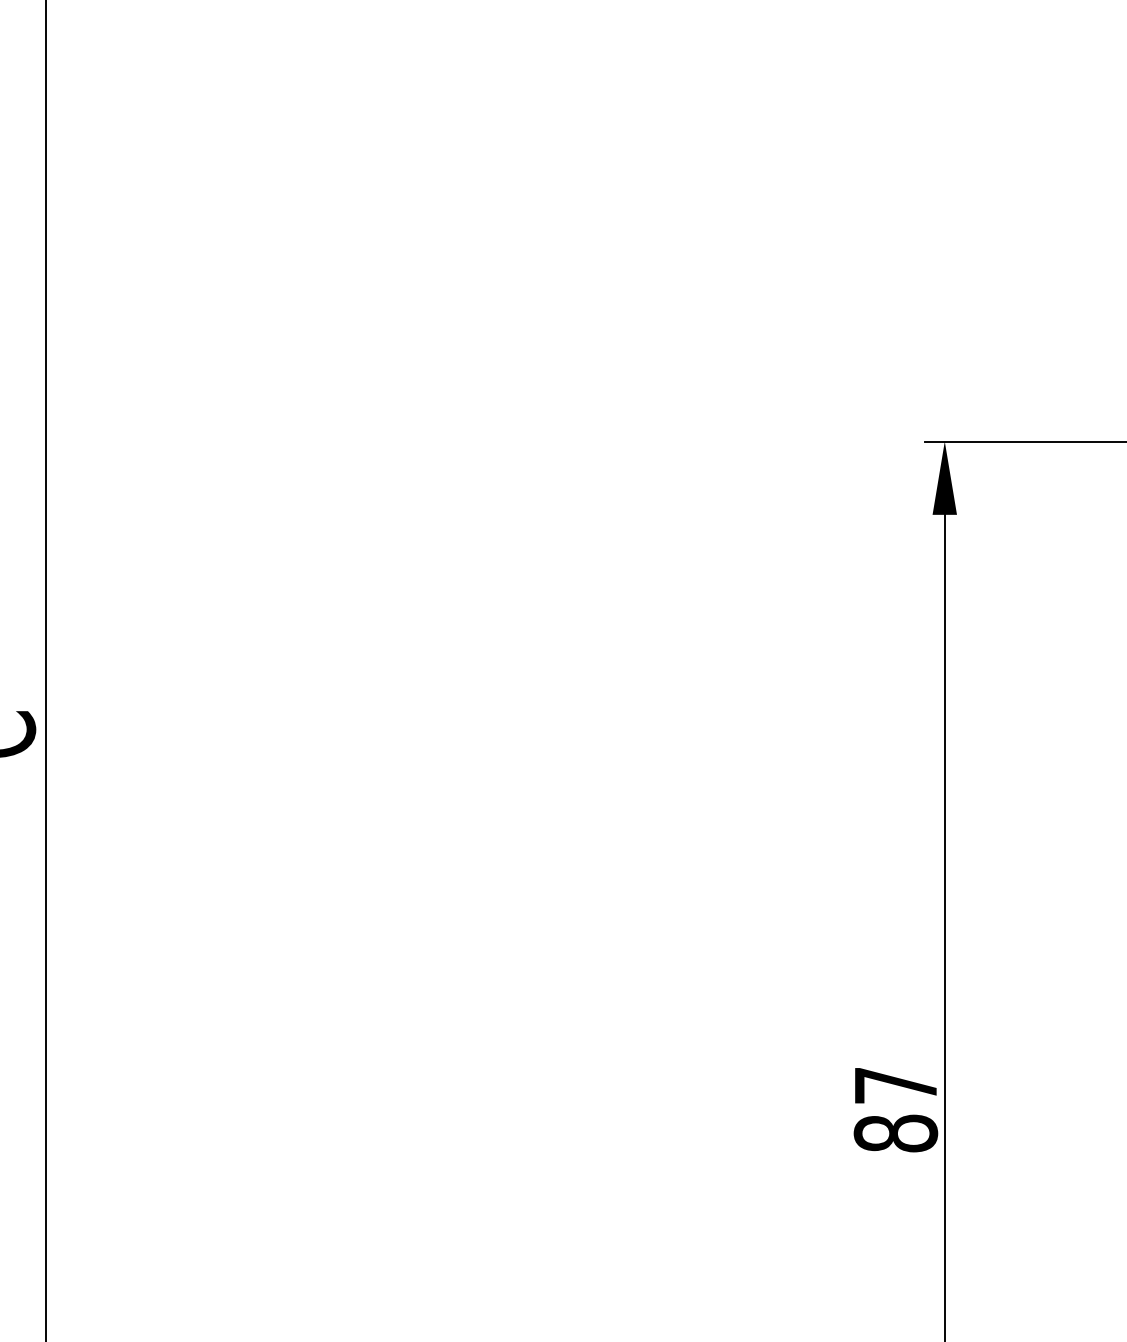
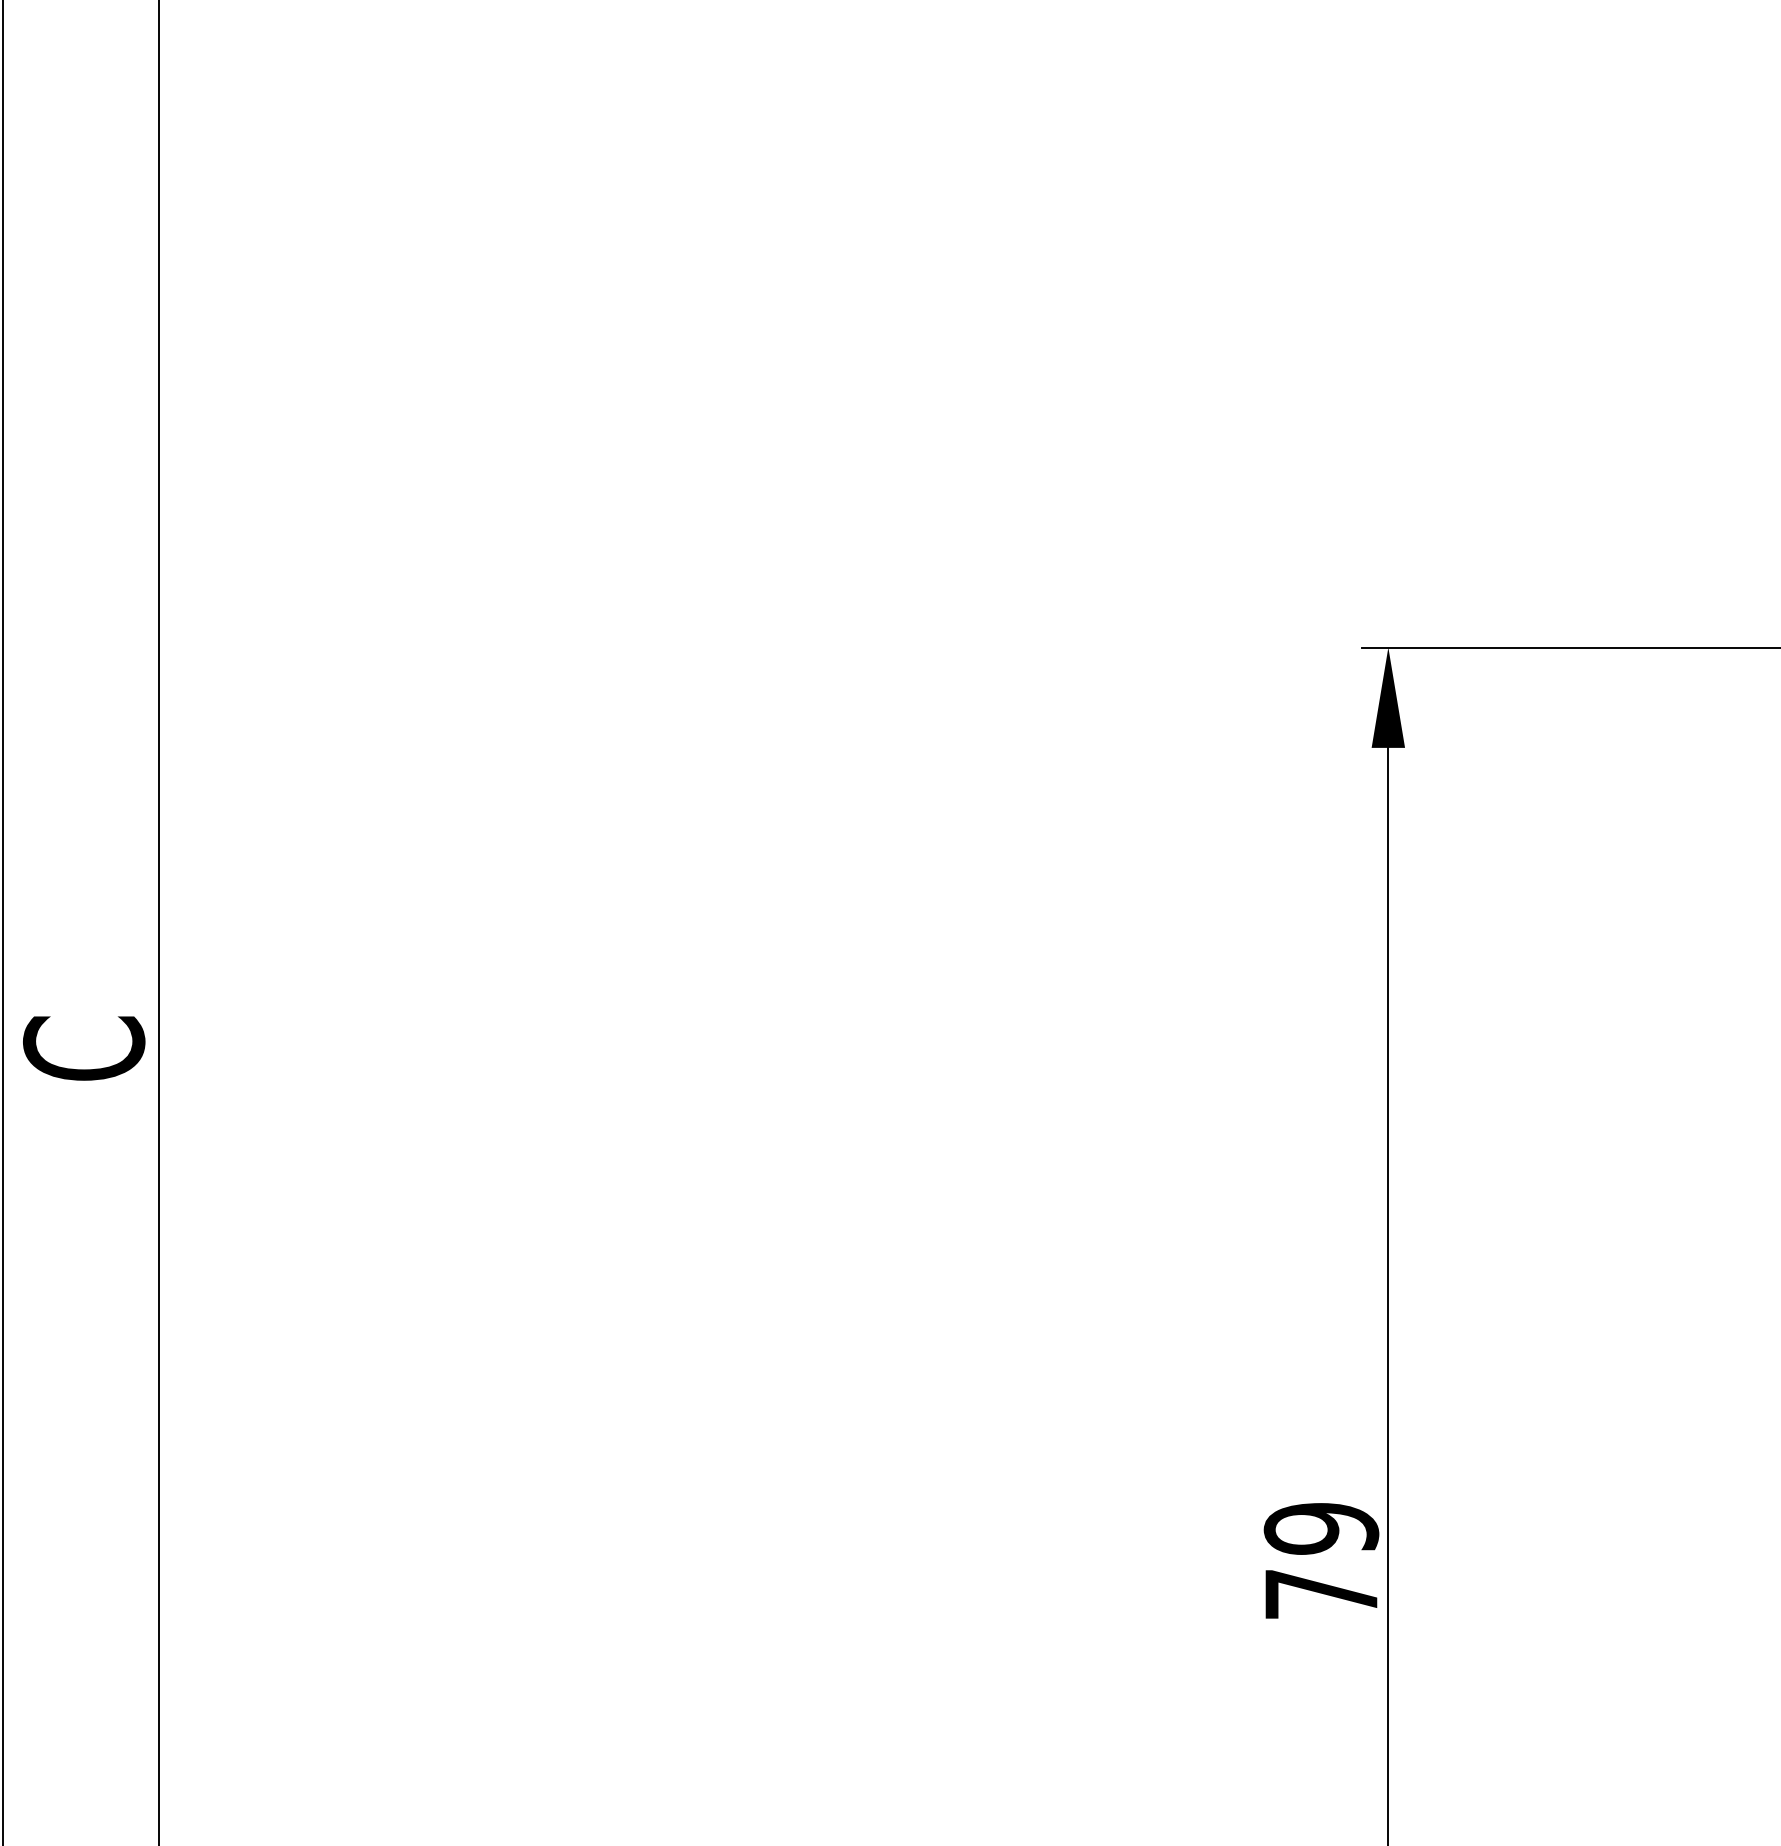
text: (895, 1109) -> (1321, 1561), 87 -> 79

